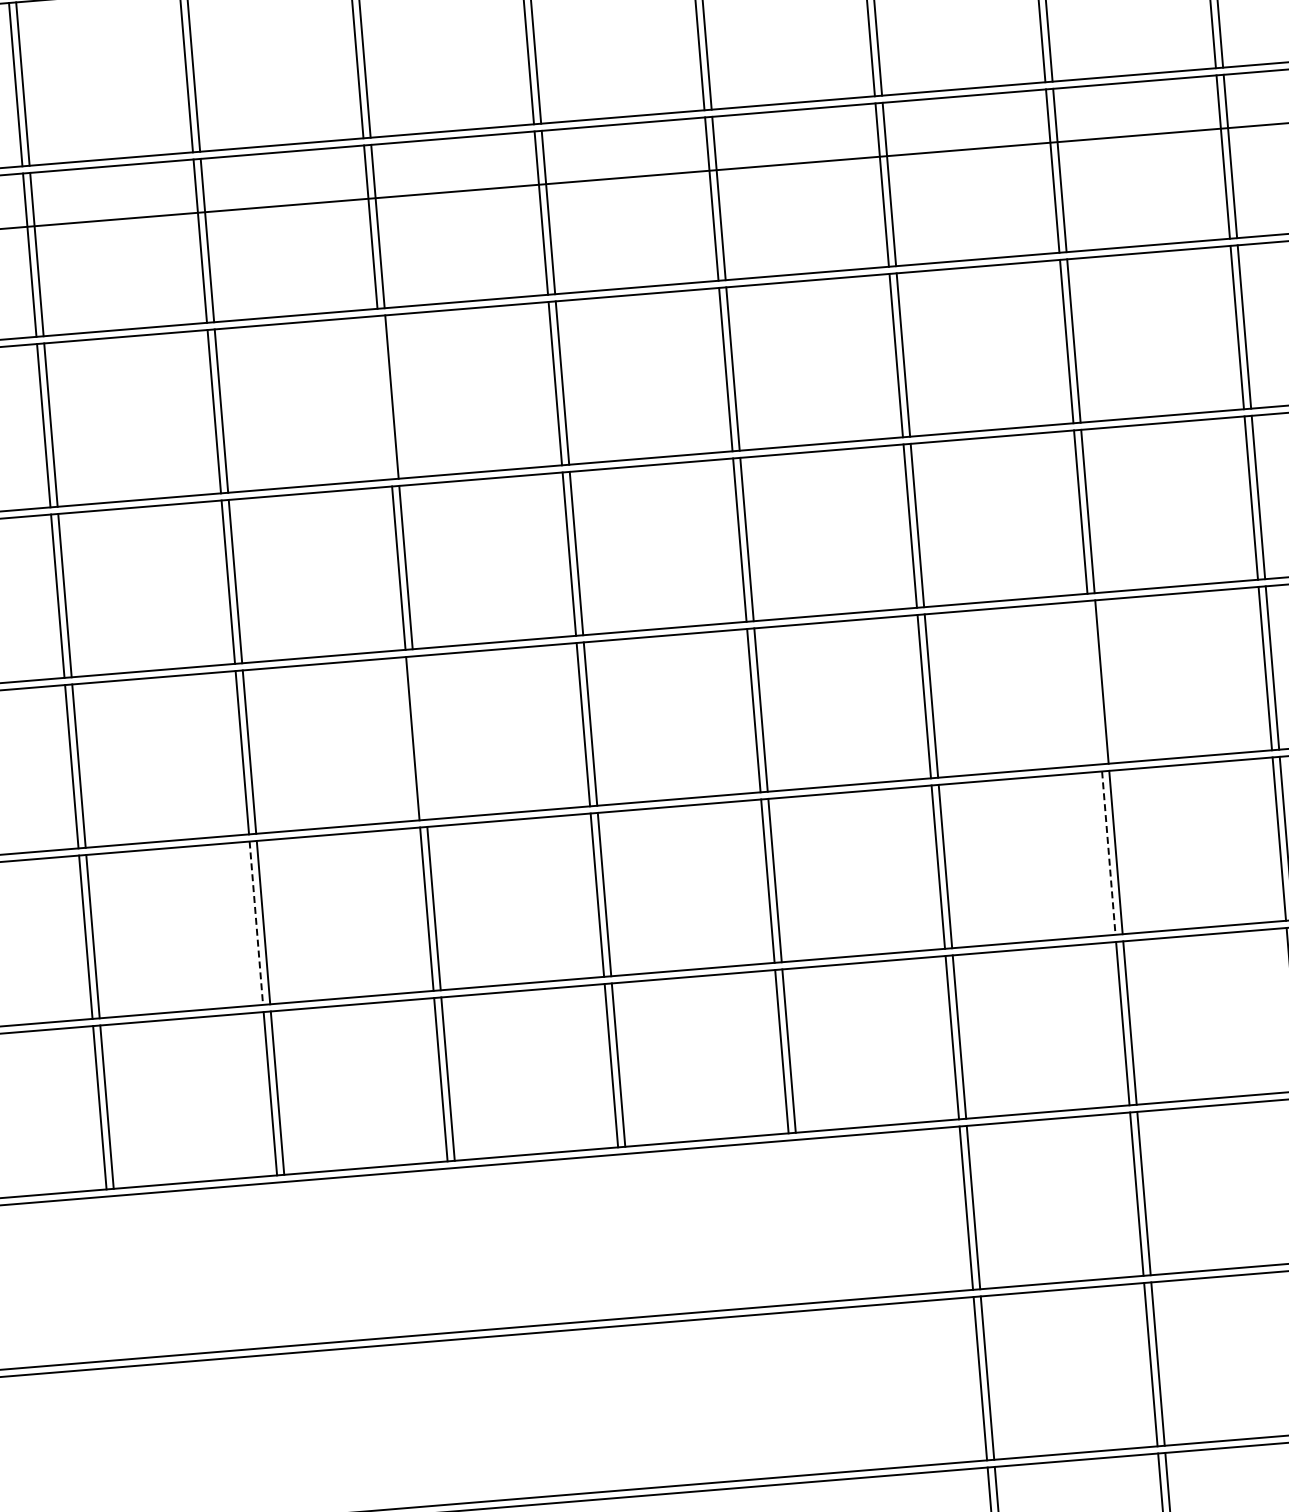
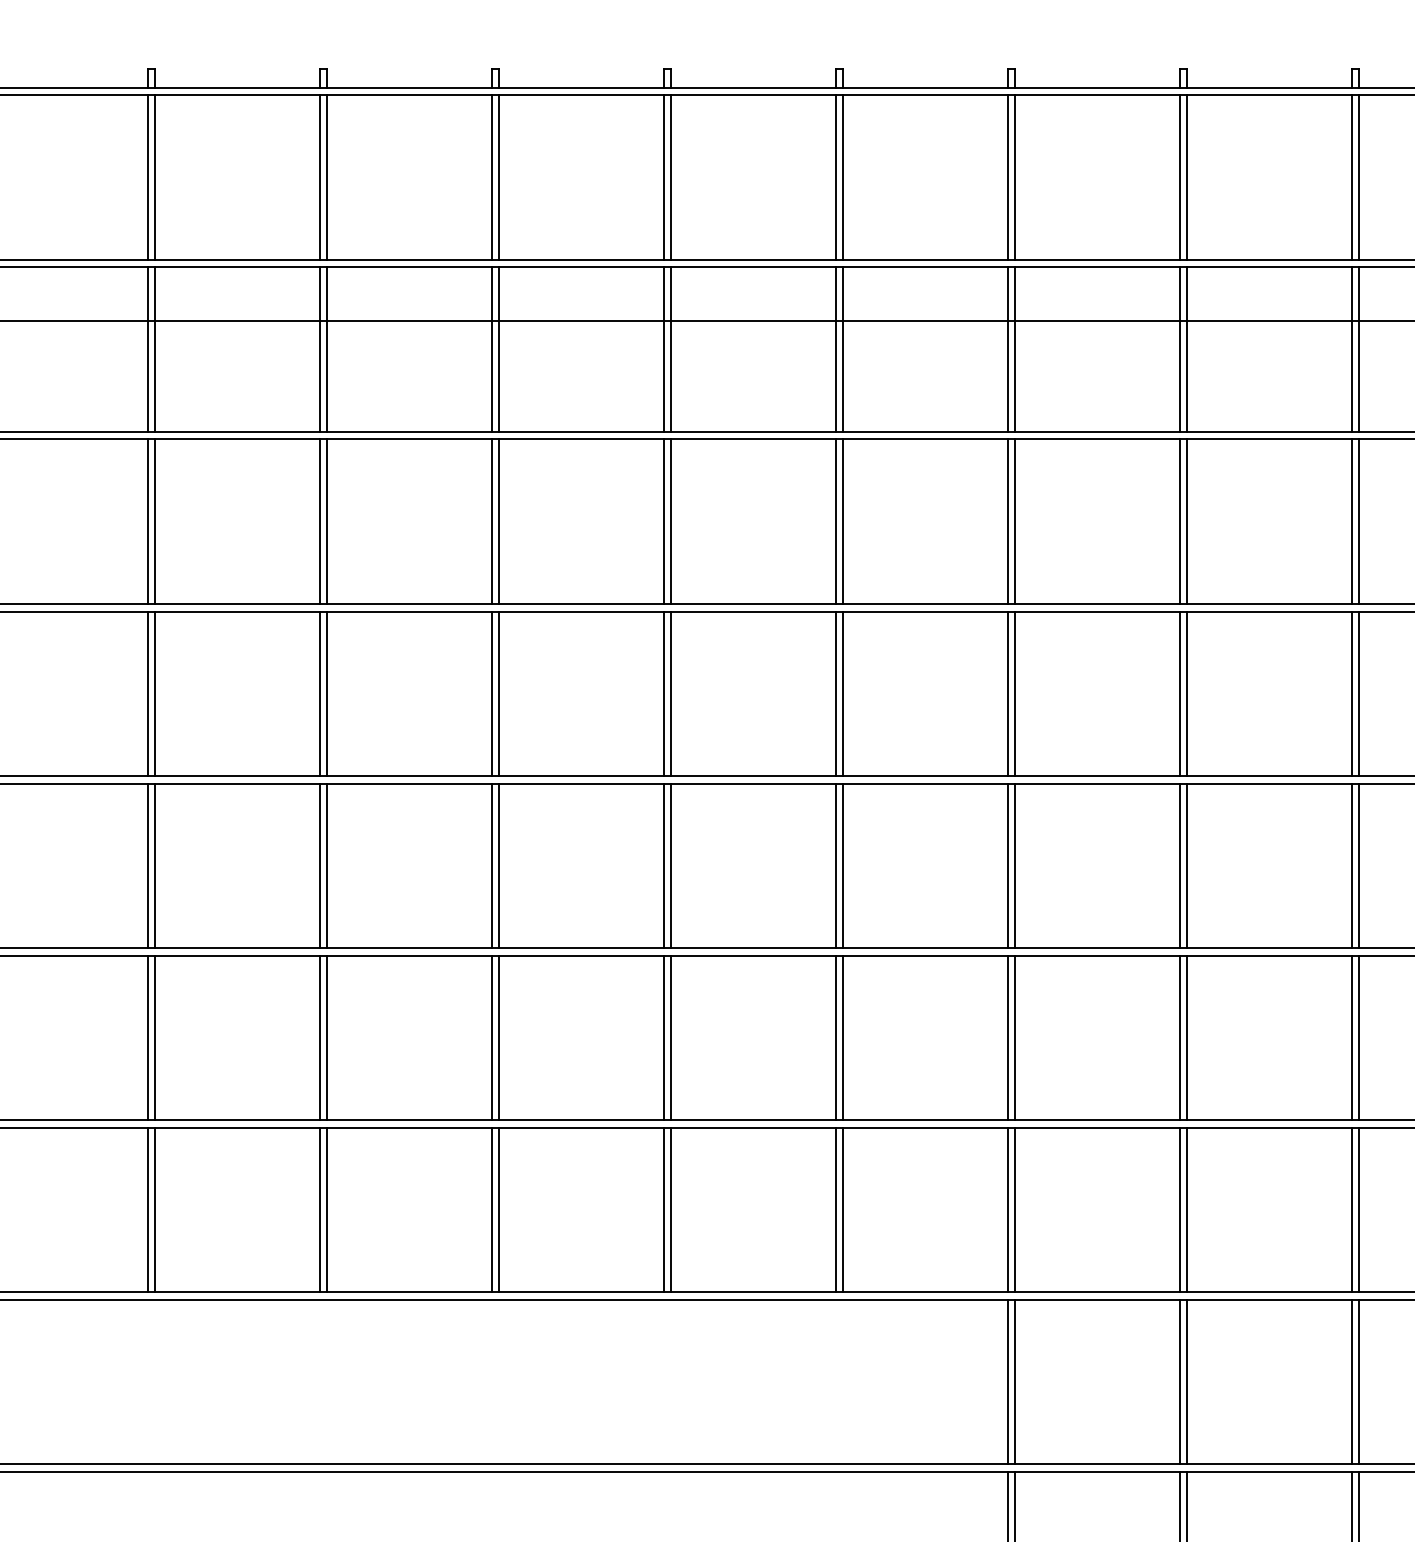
line: (385, 397) -> (492, 521), added
line: (1094, 682) -> (1179, 865), added
line: (420, 737) -> (499, 865), added
line: (1108, 853) -> (1179, 1038), dashed -> solid
line: (255, 923) -> (319, 1038), dashed -> solid

